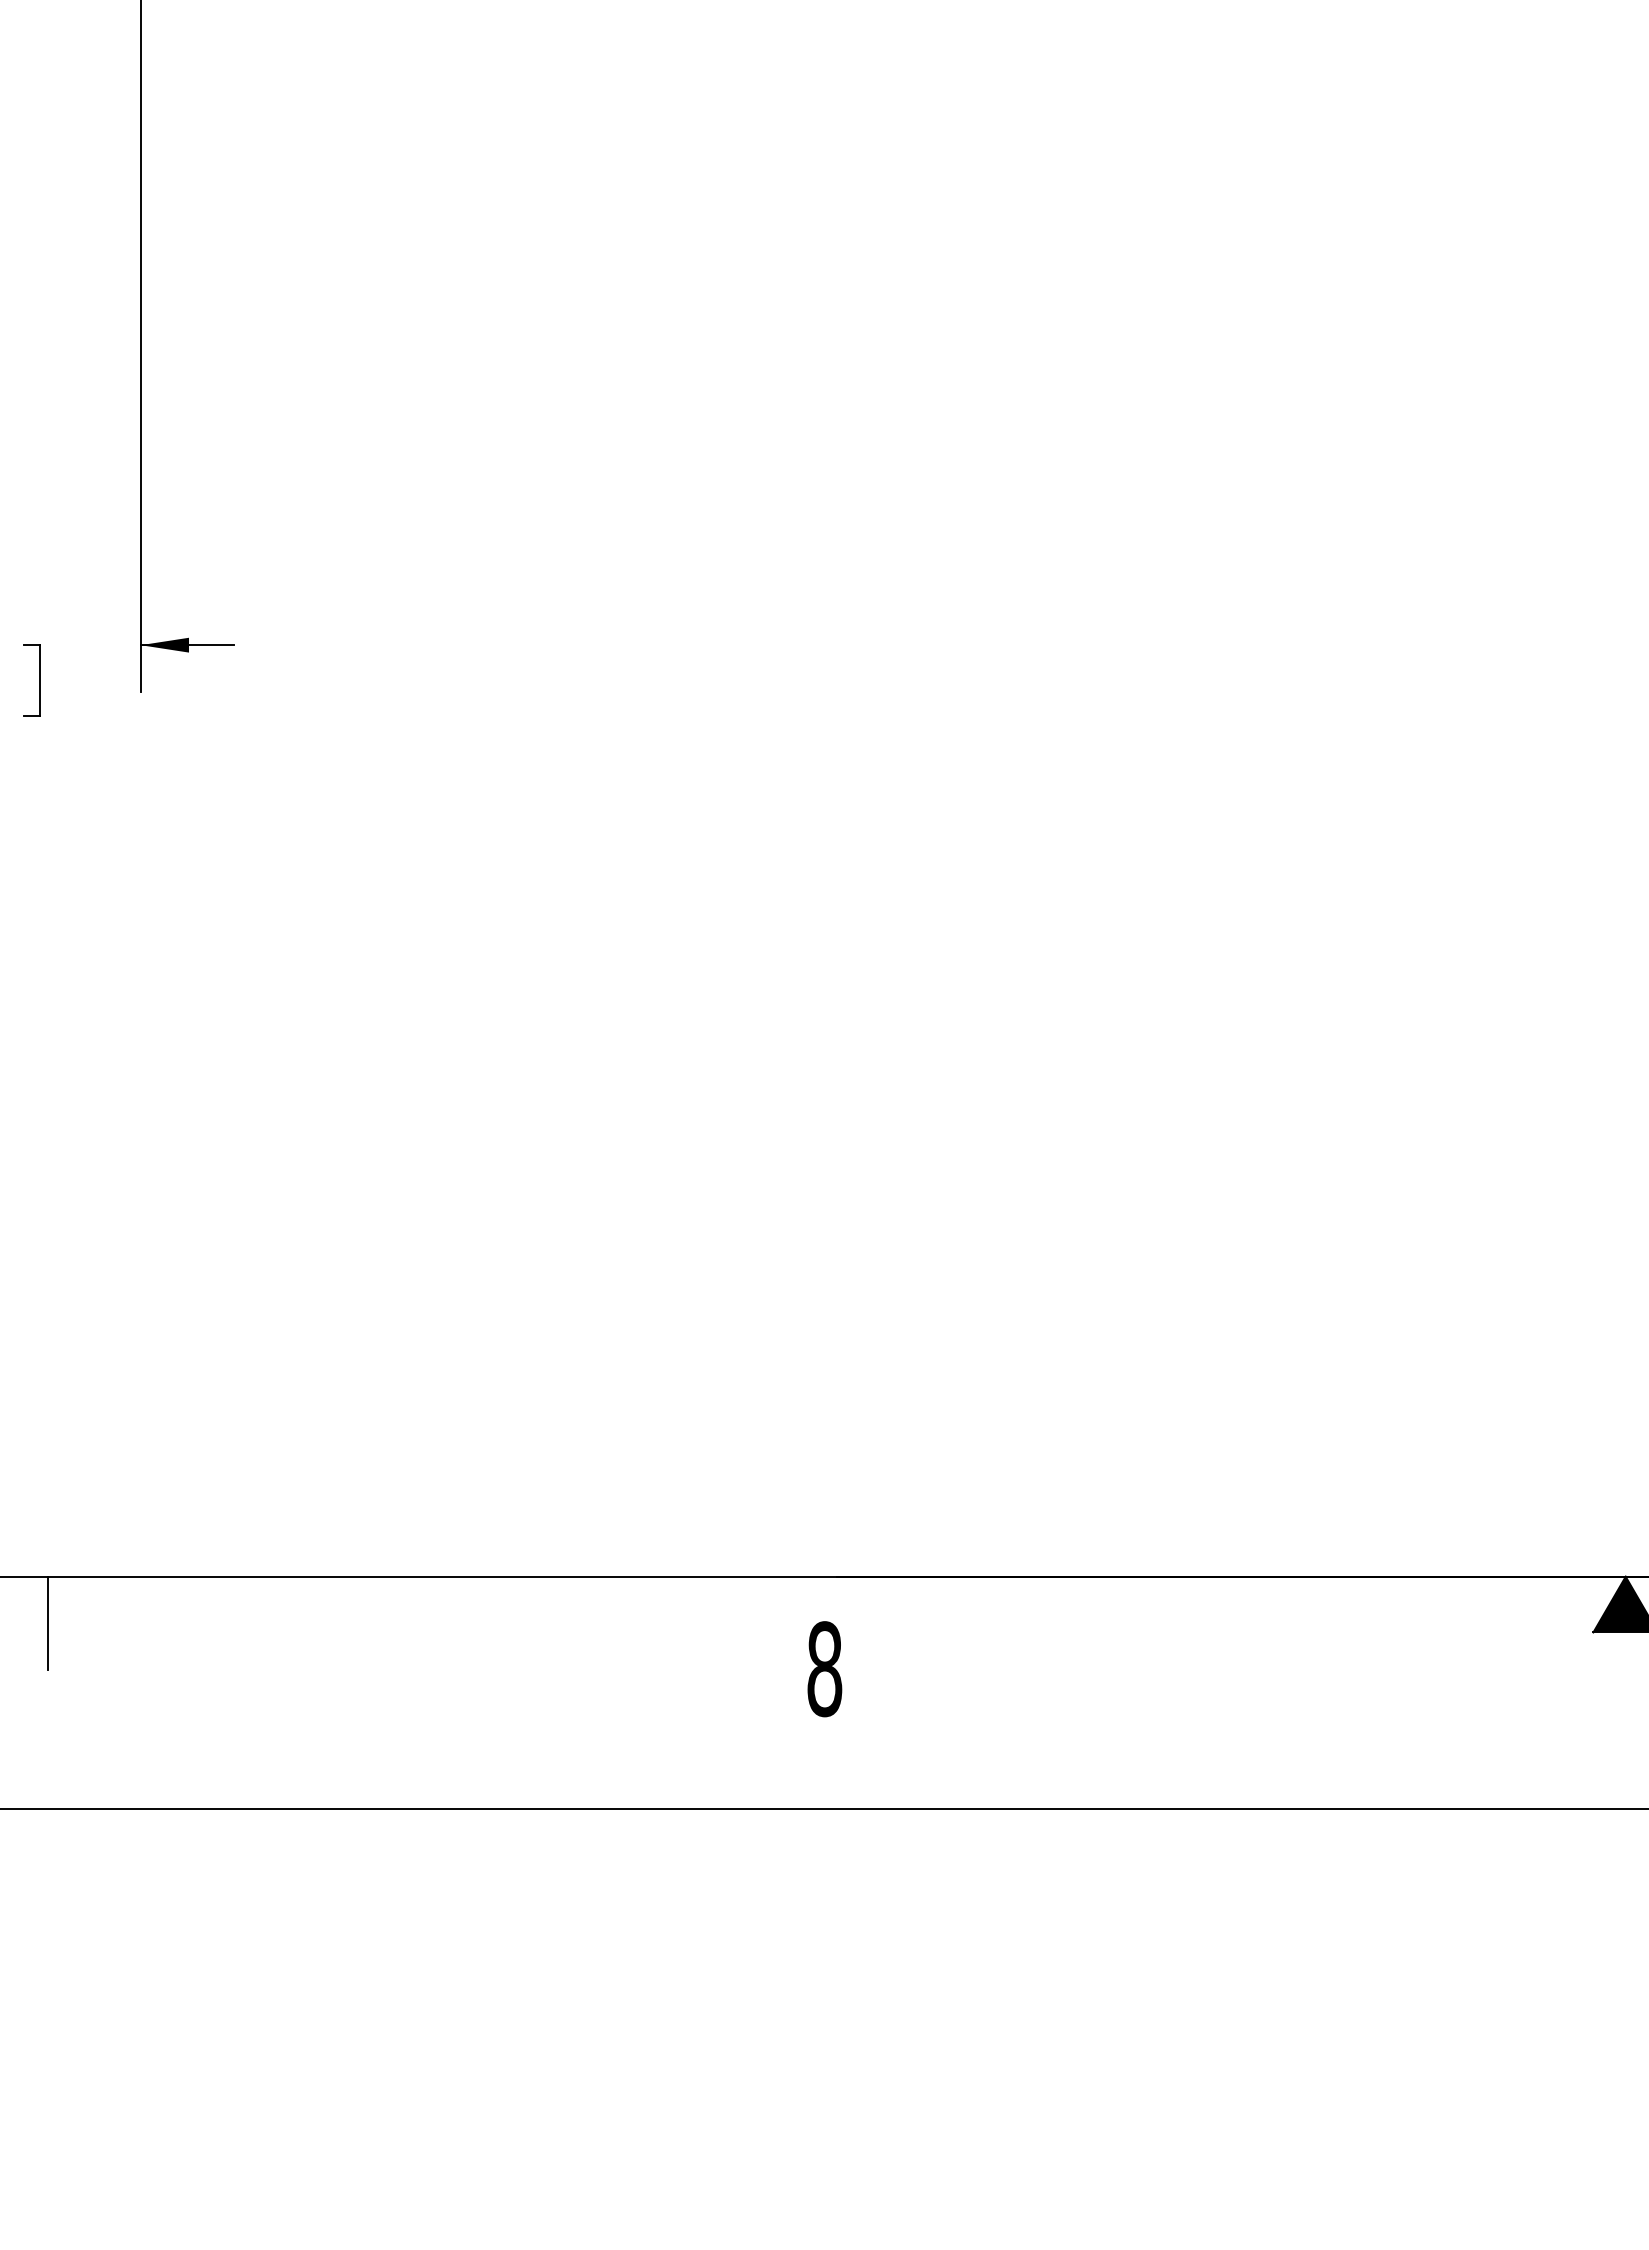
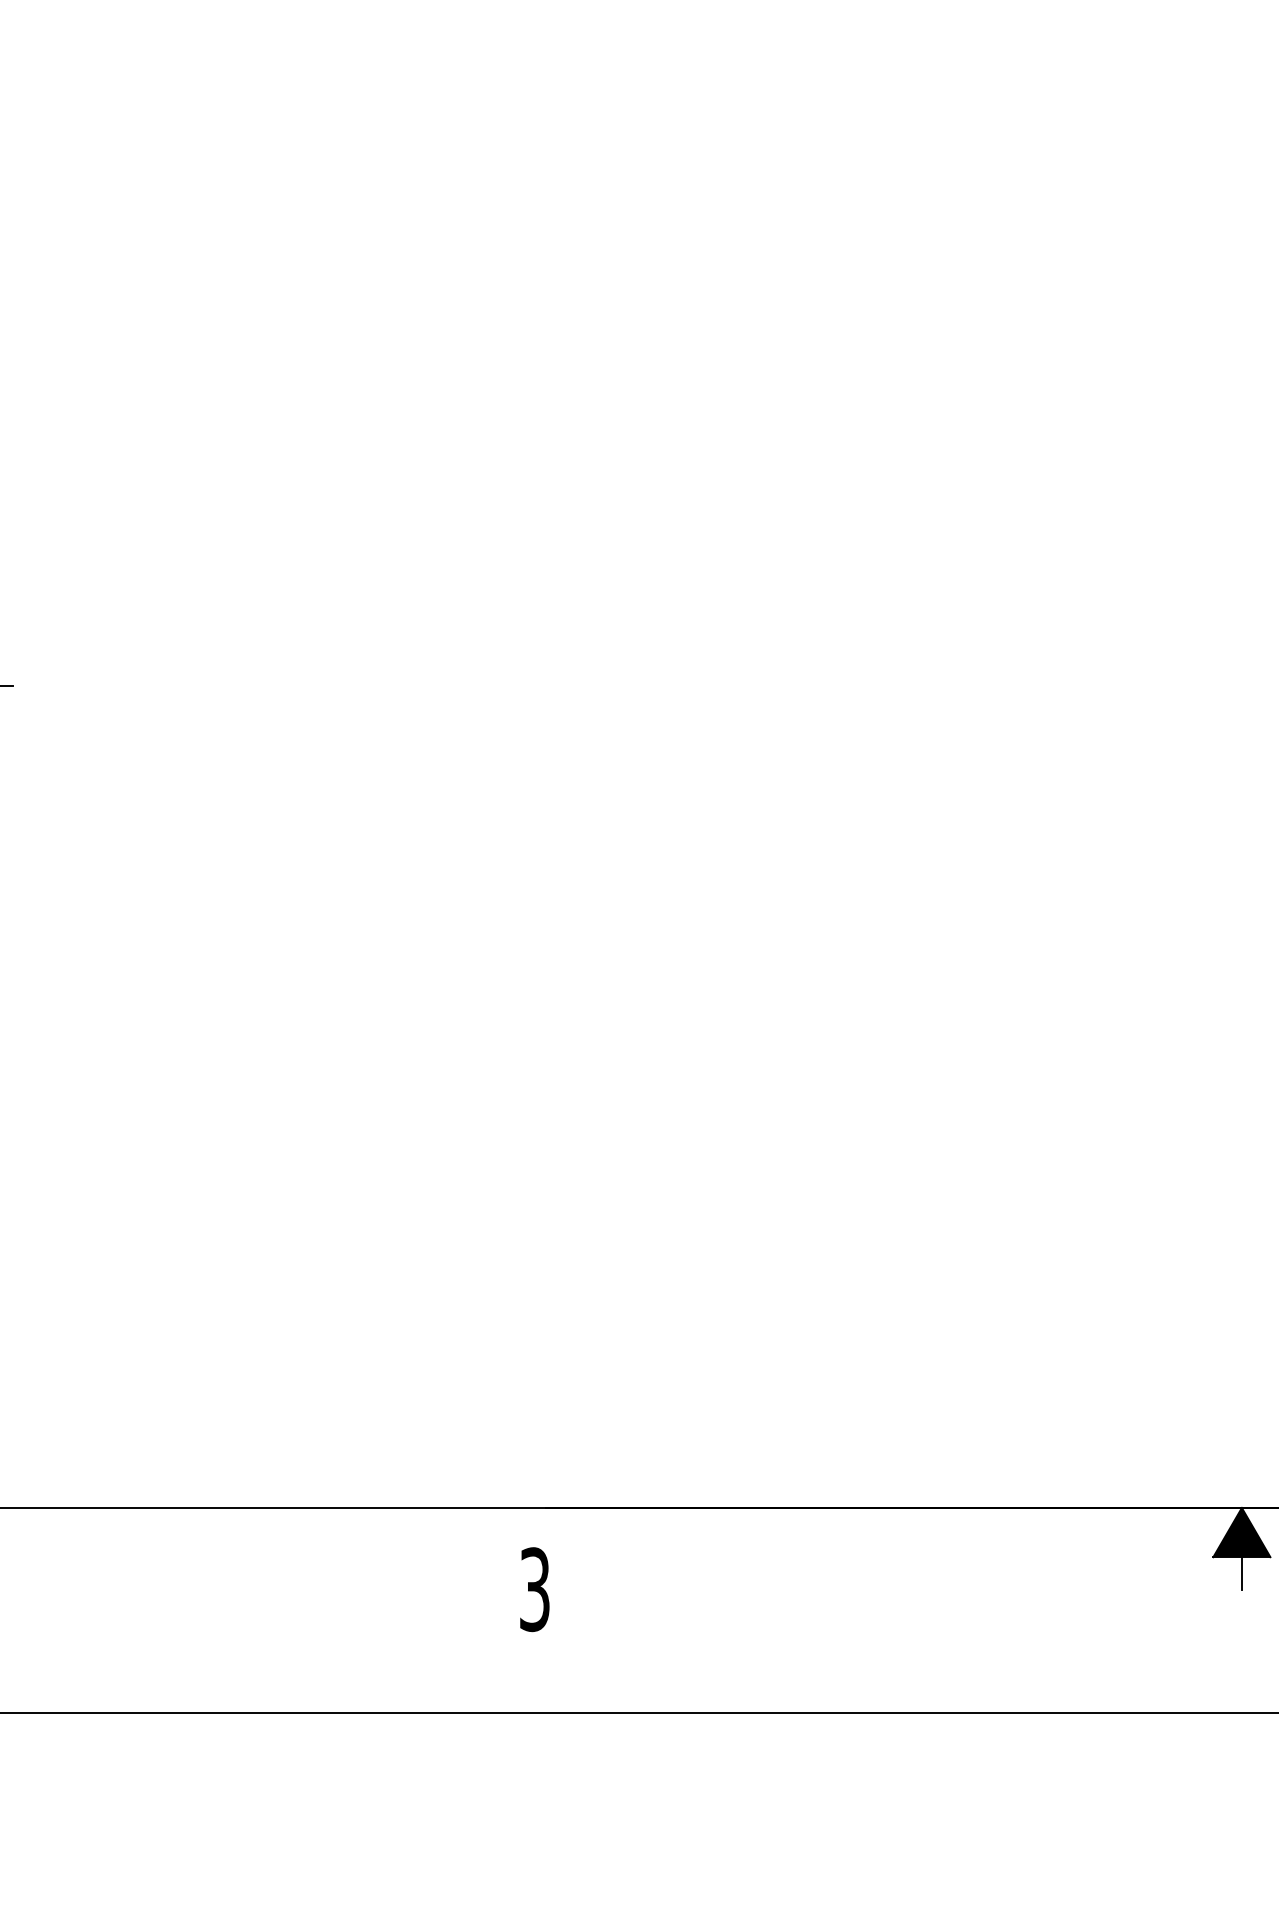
line: (1625, 1650) -> (1241, 1573), added
text: (824, 1669) -> (534, 1589), 8 -> 3

